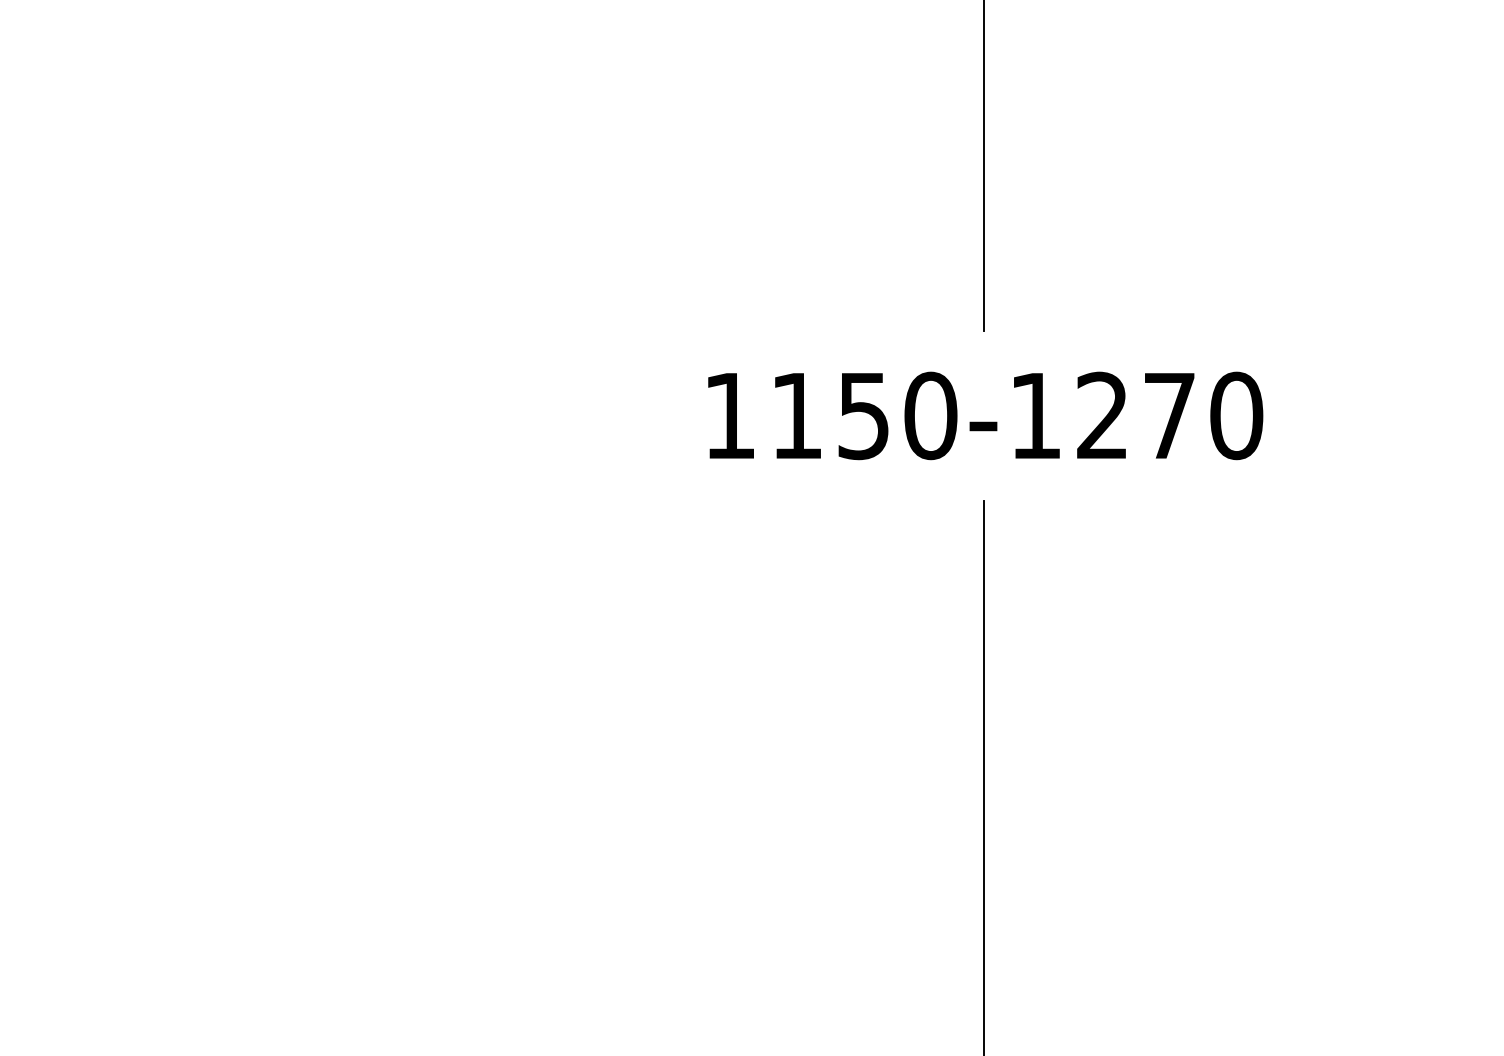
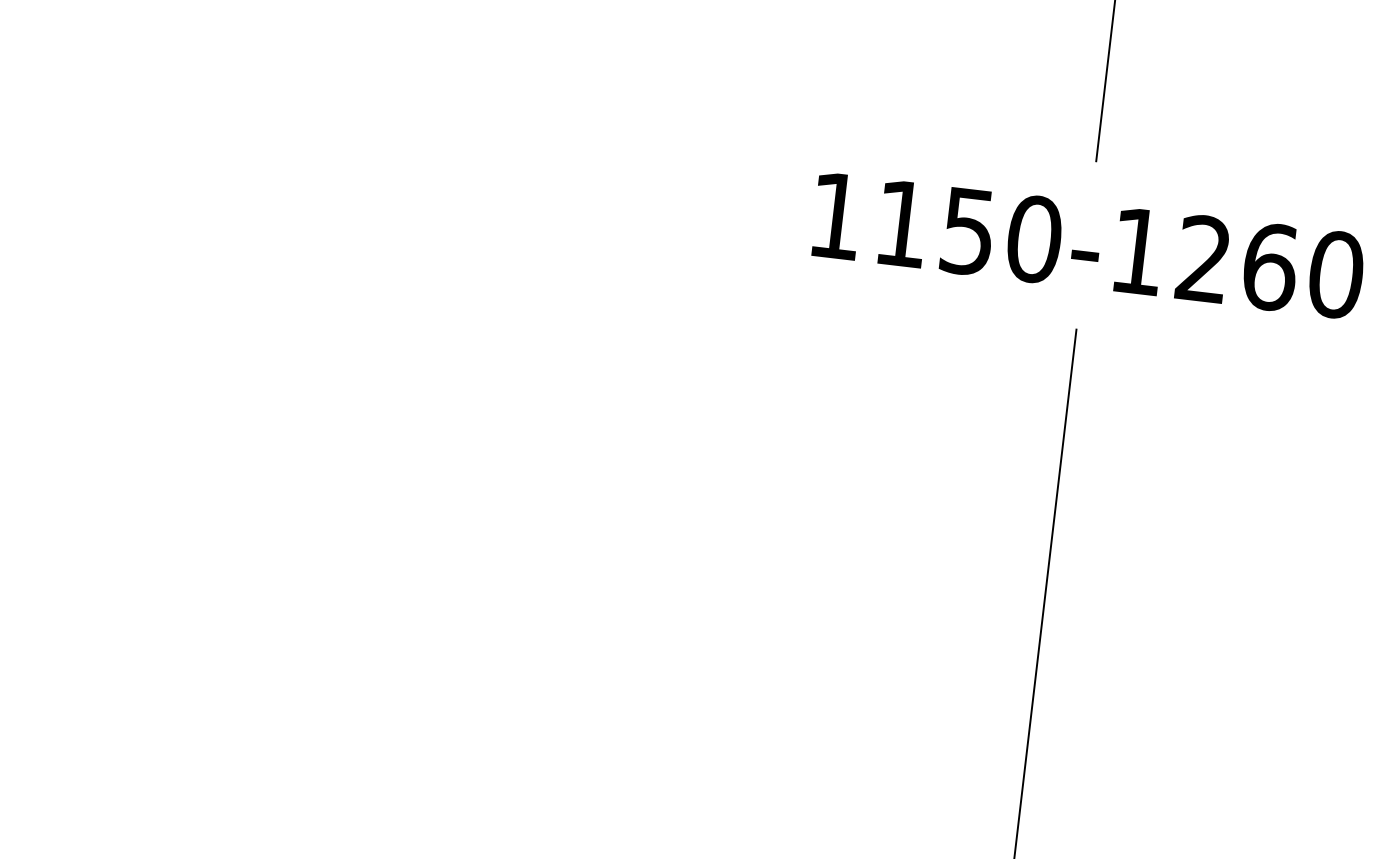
text: (1169, 415) -> (1269, 266), 1150-1270 -> 1150-1260

